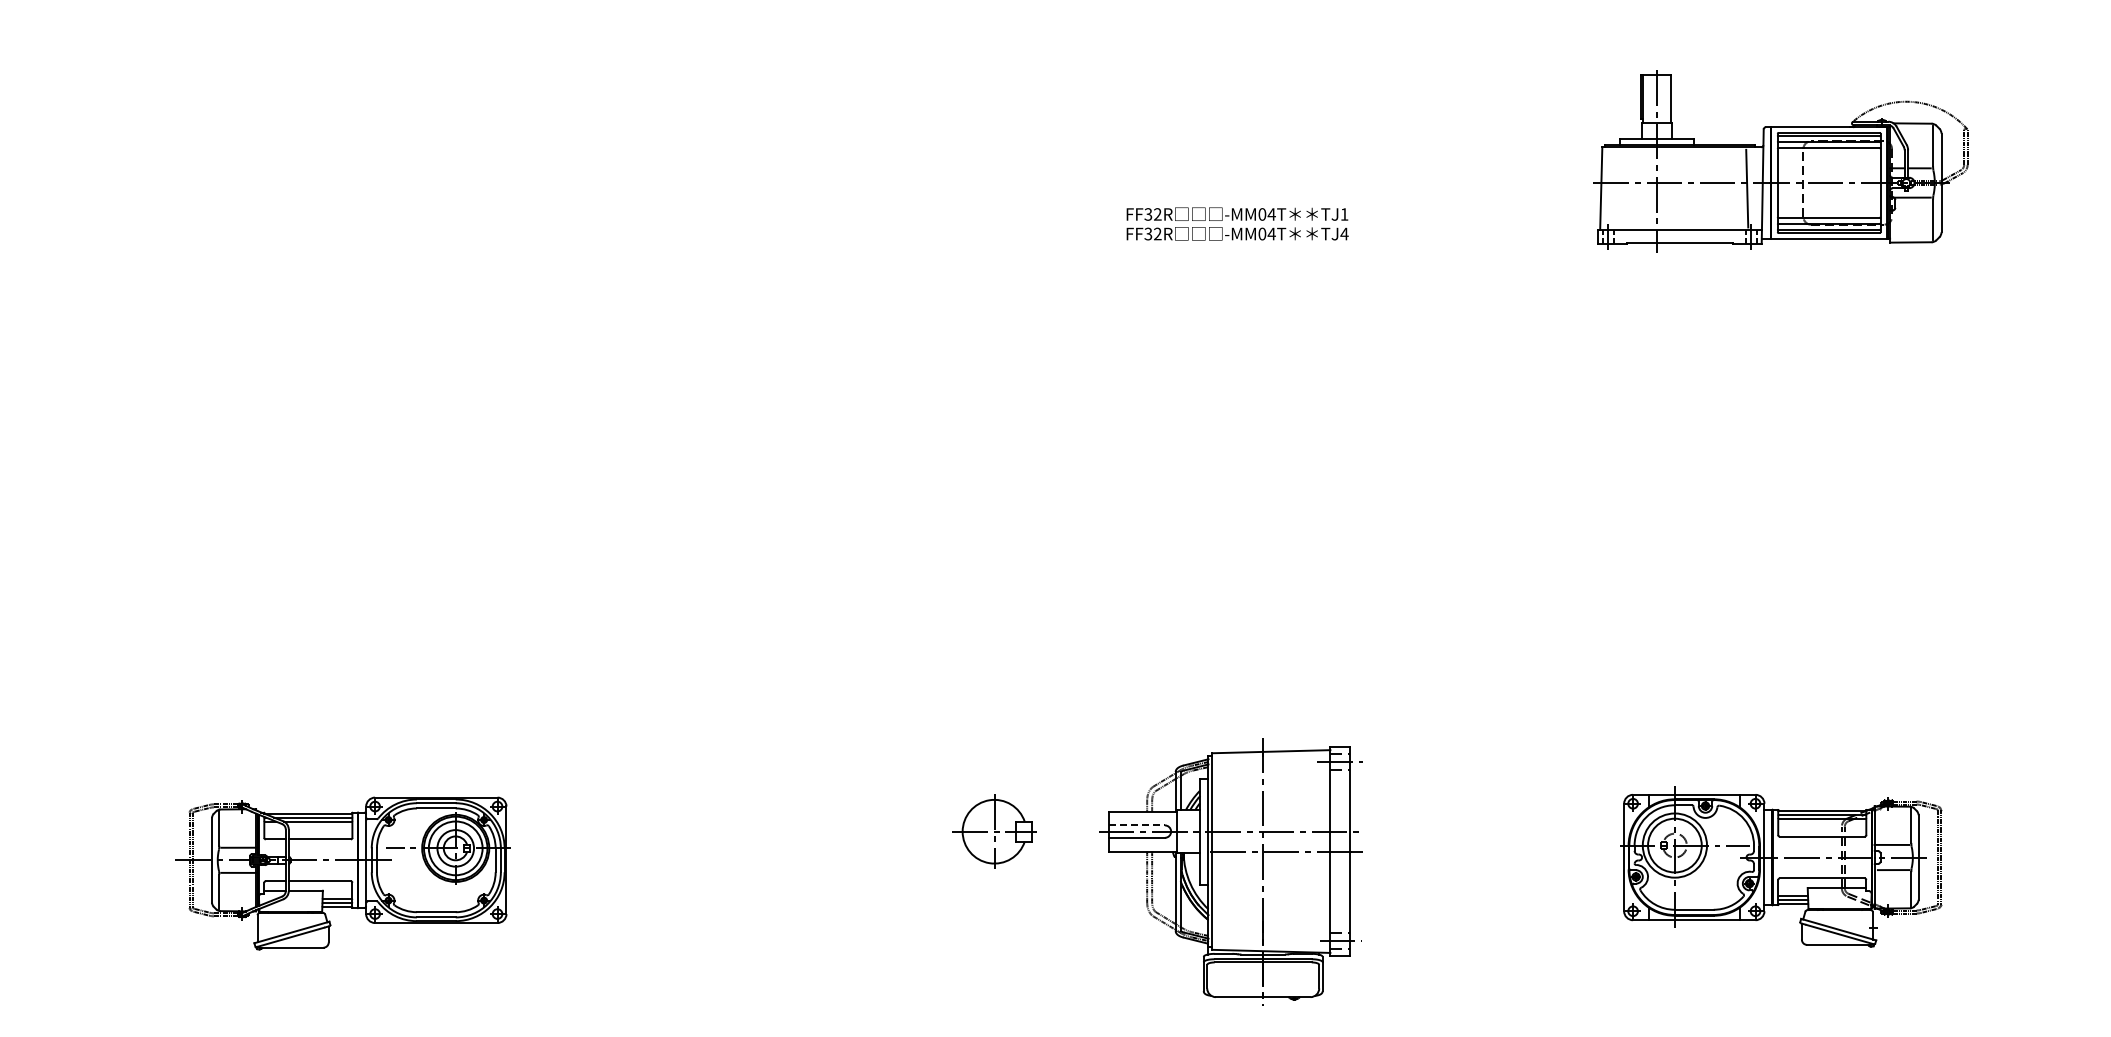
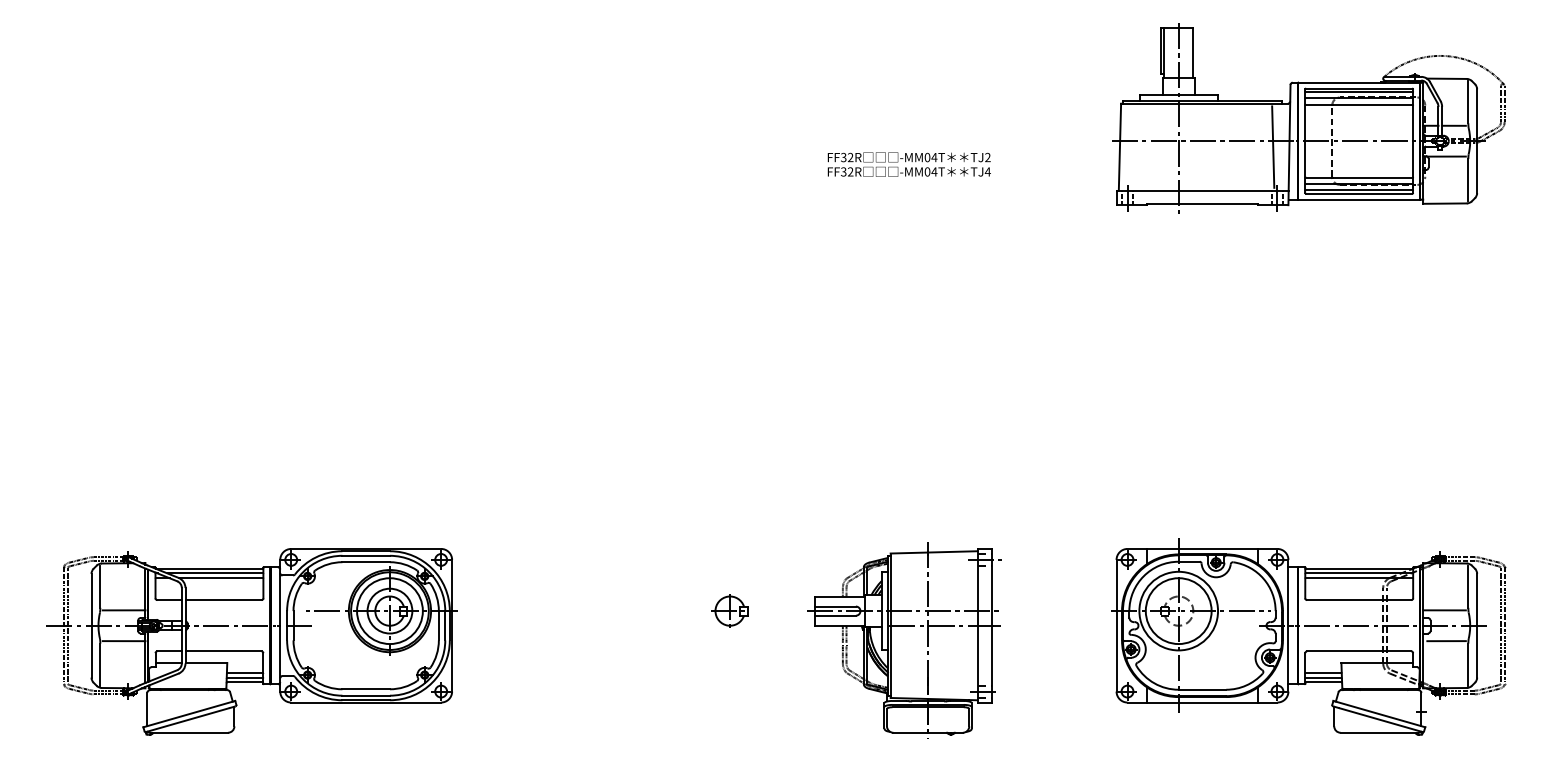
part: (1780, 161) -> (1308, 118), size x1.43
text: (1344, 214) -> (987, 157), TJ1 -> TJ2
line: (1136, 825) -> (835, 606), dashed -> solid
part: (992, 831) -> (729, 611), size x0.62
part: (1780, 866) -> (1308, 636), size x1.67
part: (342, 873) -> (251, 641), size x1.67

